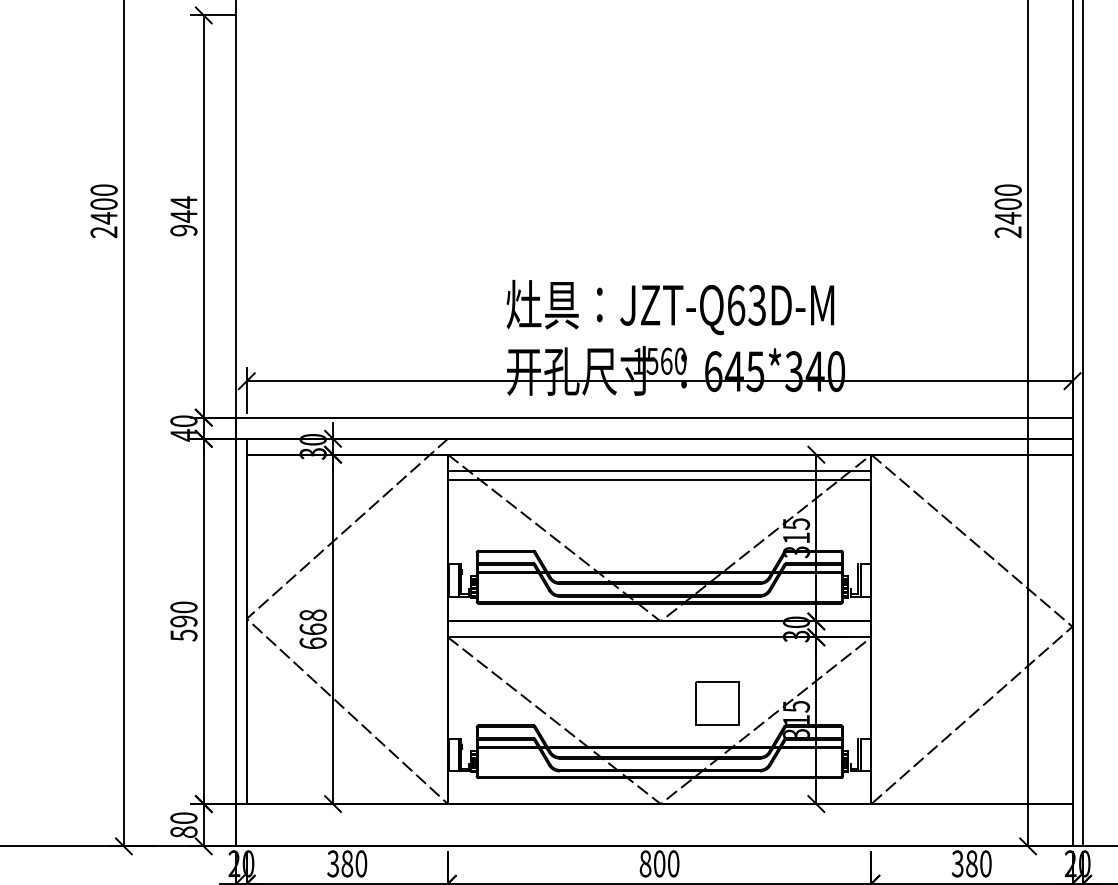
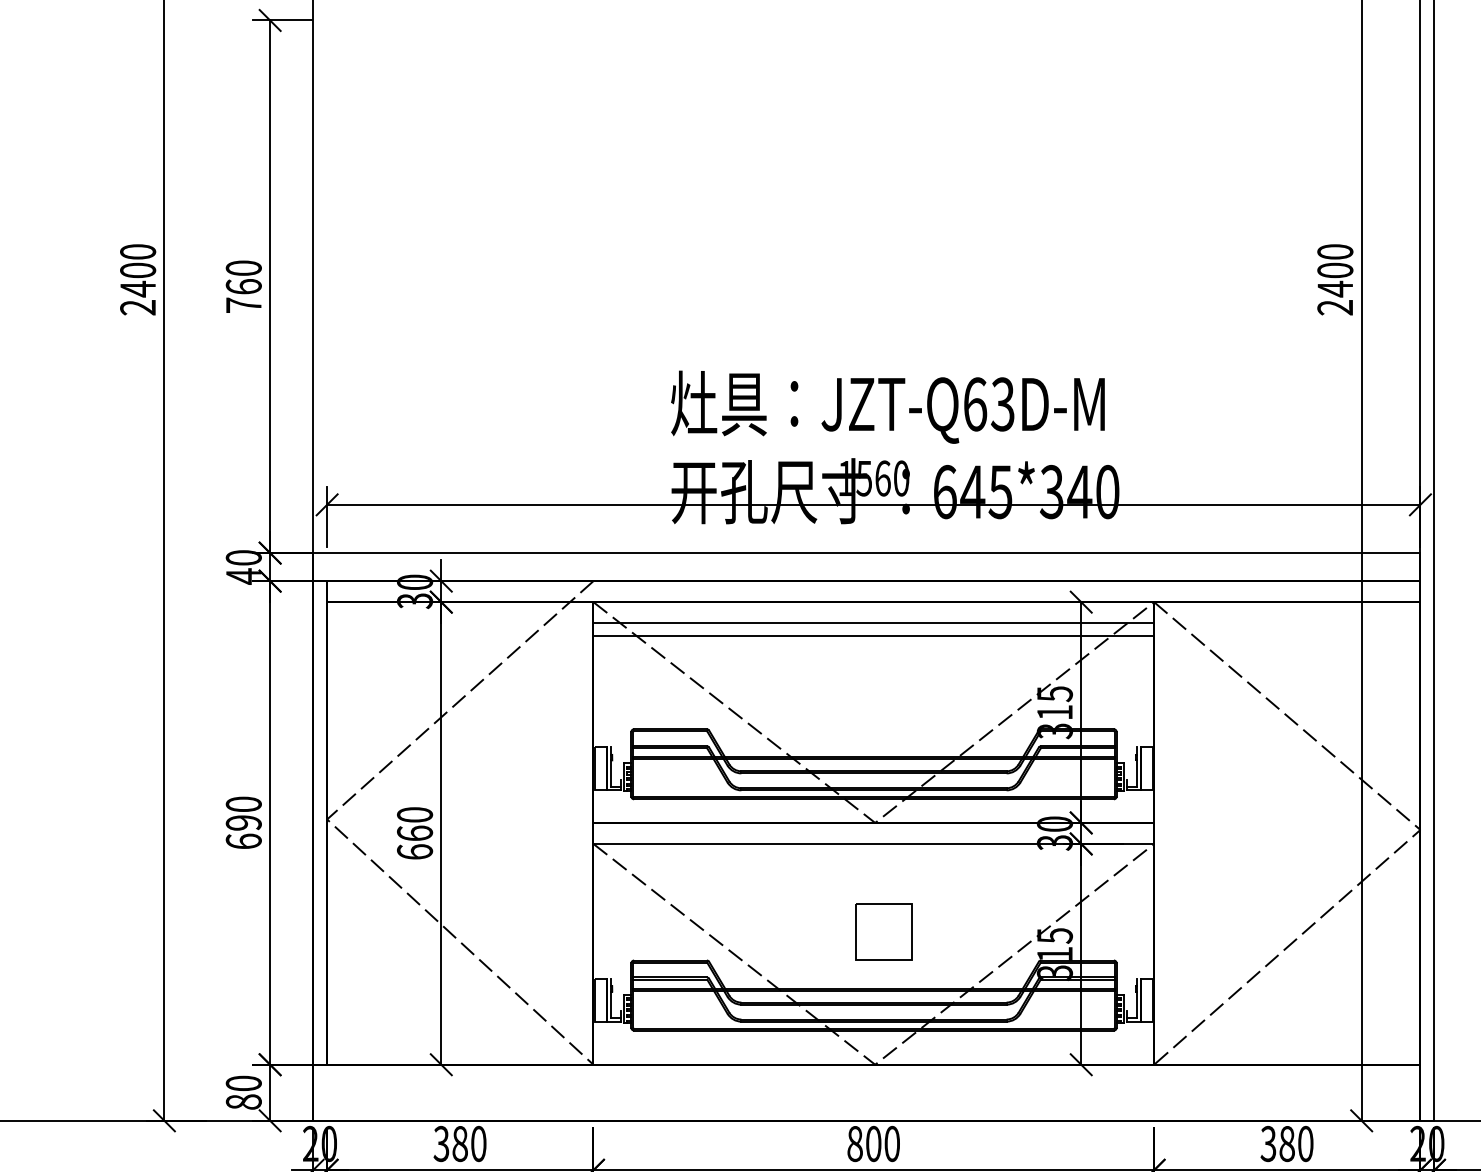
text: (183, 216) -> (243, 286), 944 -> 760
text: (312, 615) -> (414, 814), 668 -> 660
text: (183, 635) -> (243, 841), 590 -> 690
part: (716, 703) -> (883, 931), moved

